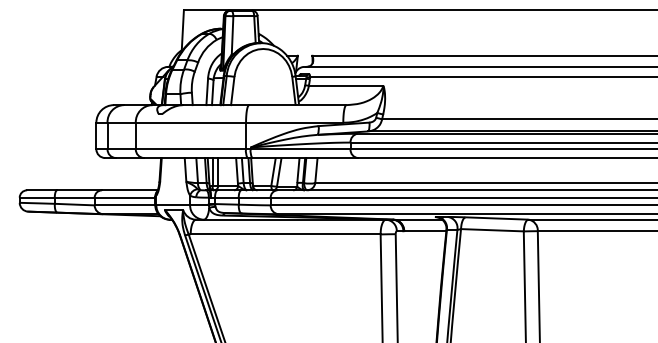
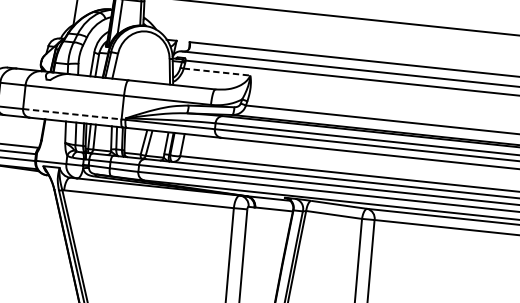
line: (346, 85) -> (217, 71), solid -> dashed
line: (191, 149) -> (72, 114), solid -> dashed

